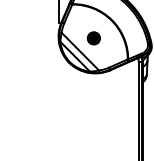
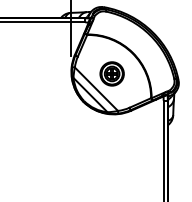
part: (93, 37) -> (111, 73), size x1.67

